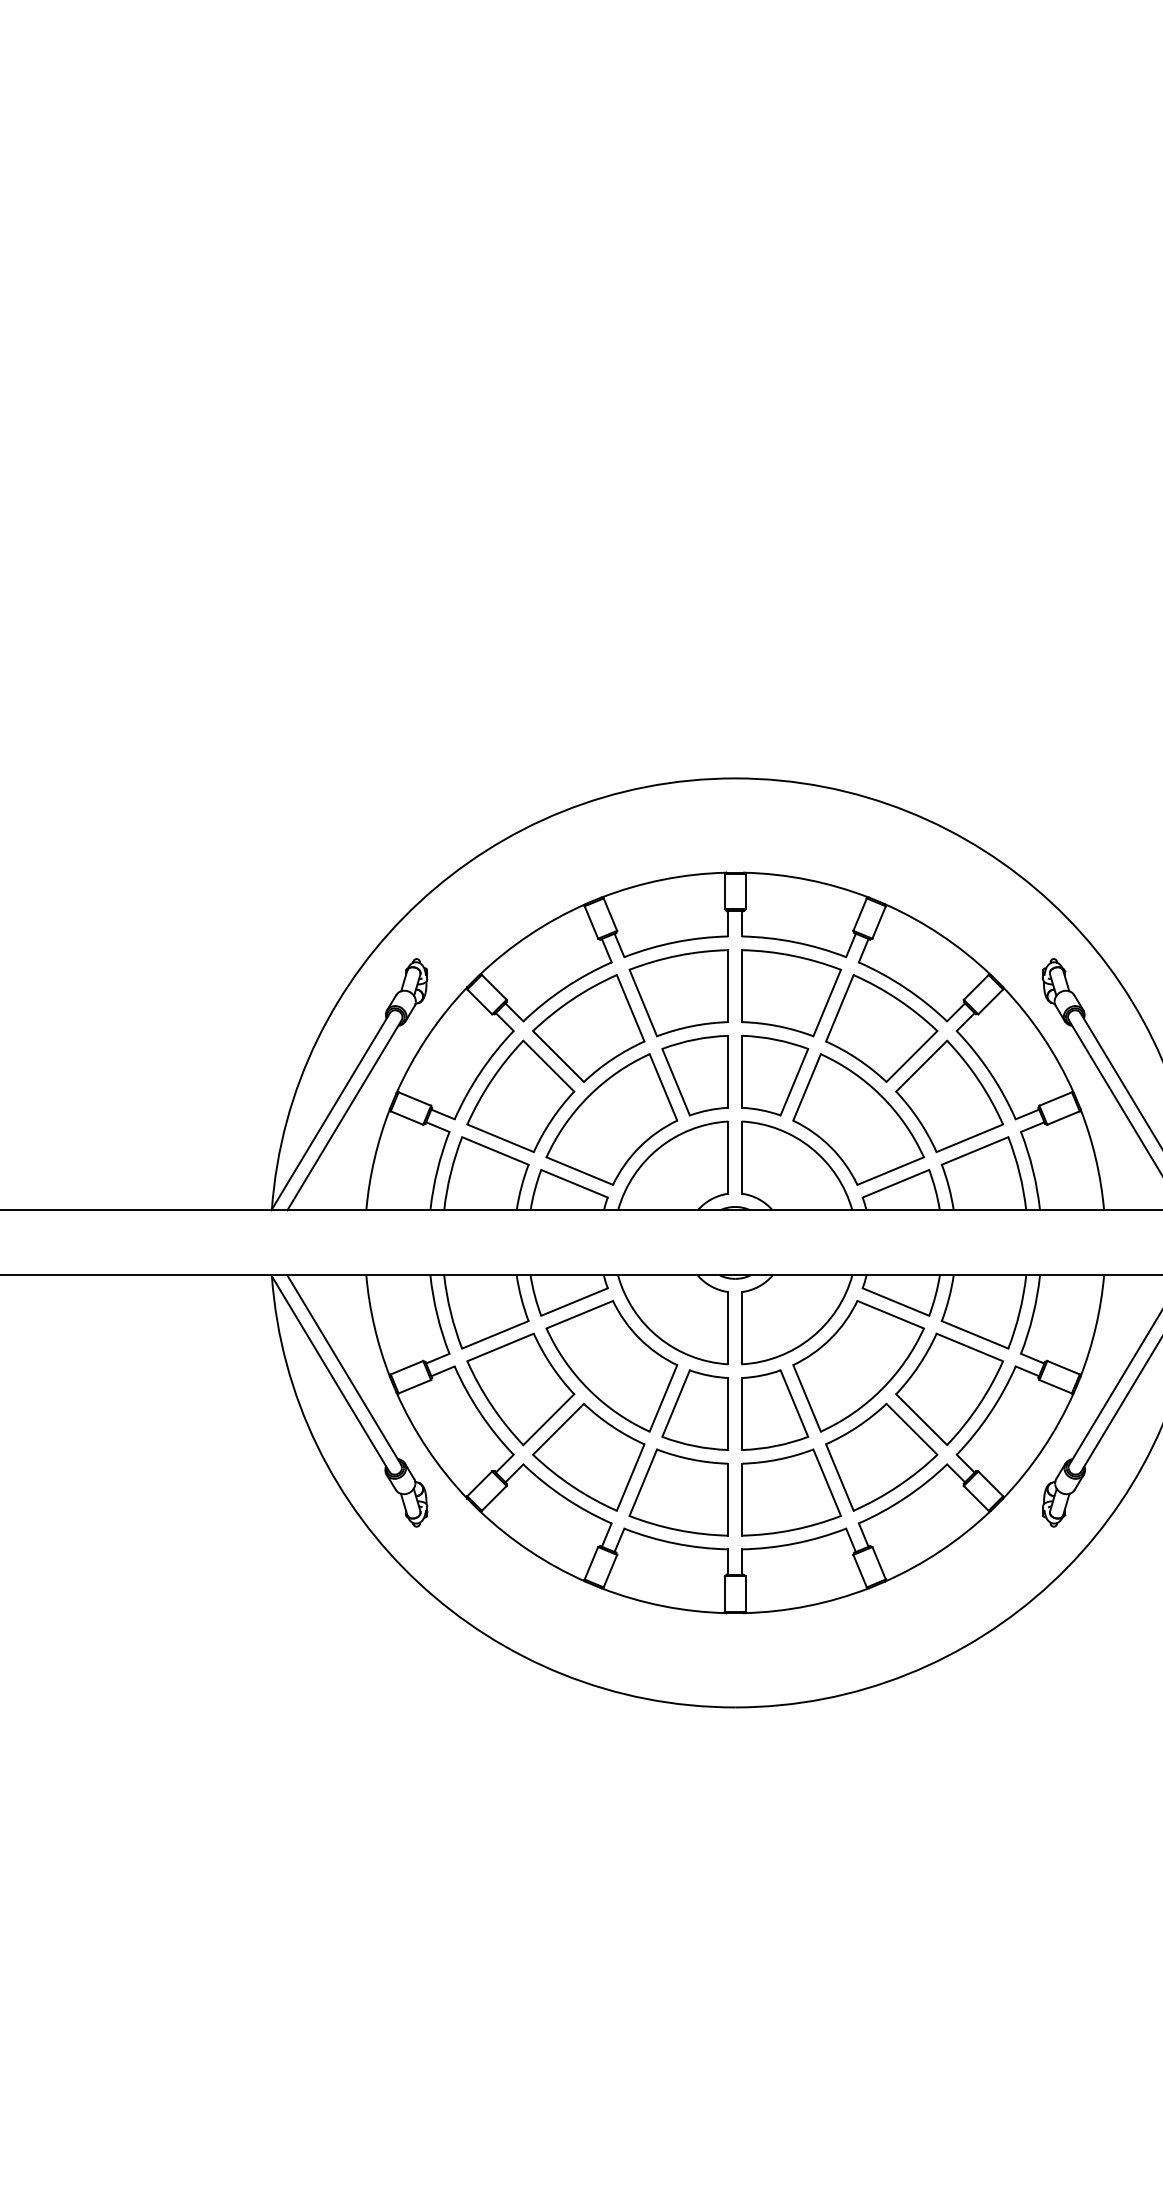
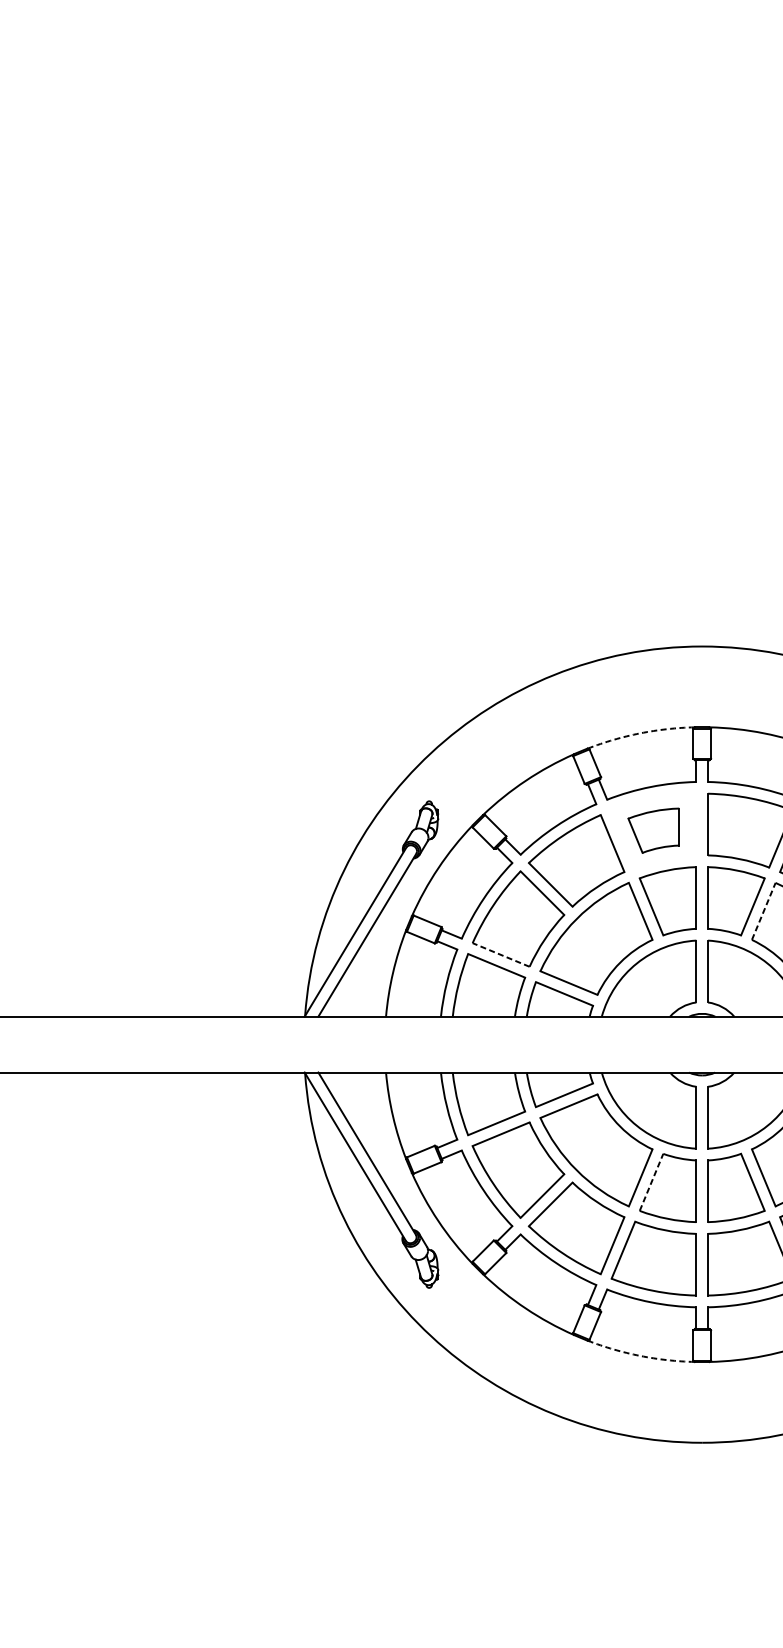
arc: (662, 879) -> (639, 733), solid -> dashed
part: (678, 993) -> (653, 830), size x0.6
line: (807, 1087) -> (764, 911), solid -> dashed
line: (500, 1138) -> (501, 955), solid -> dashed
line: (676, 1403) -> (651, 1182), solid -> dashed
arc: (662, 1606) -> (639, 1356), solid -> dashed

